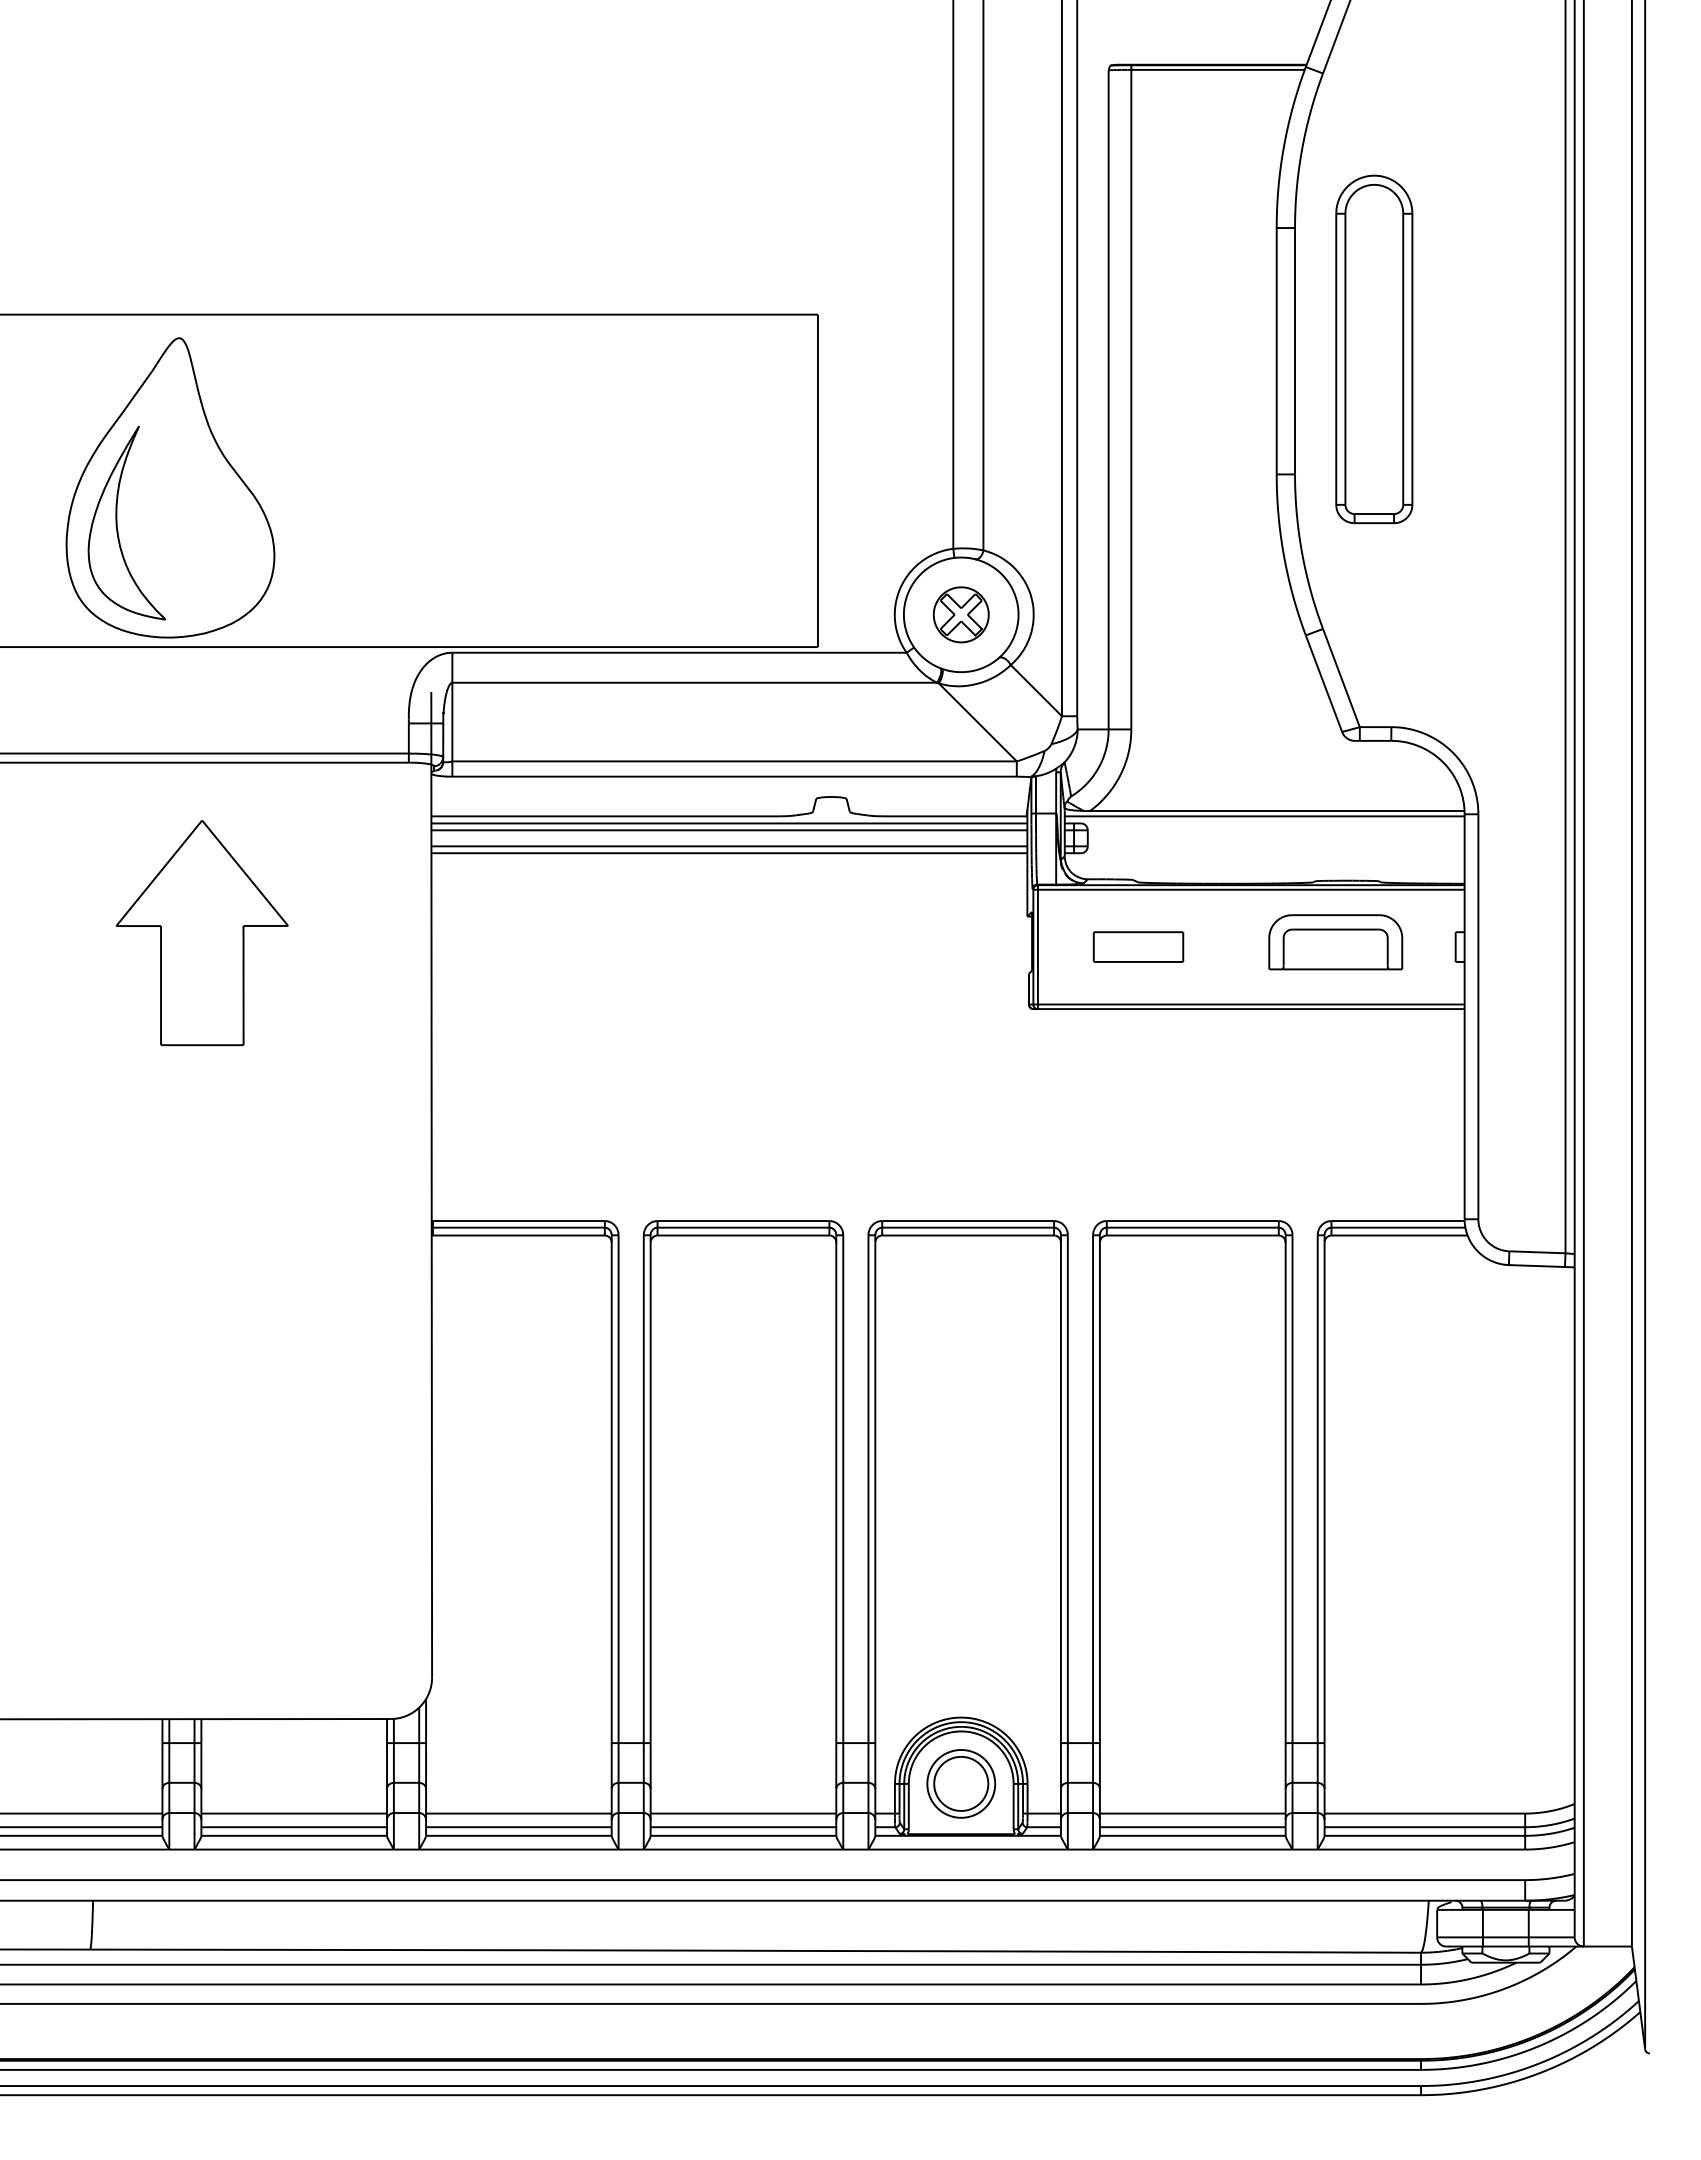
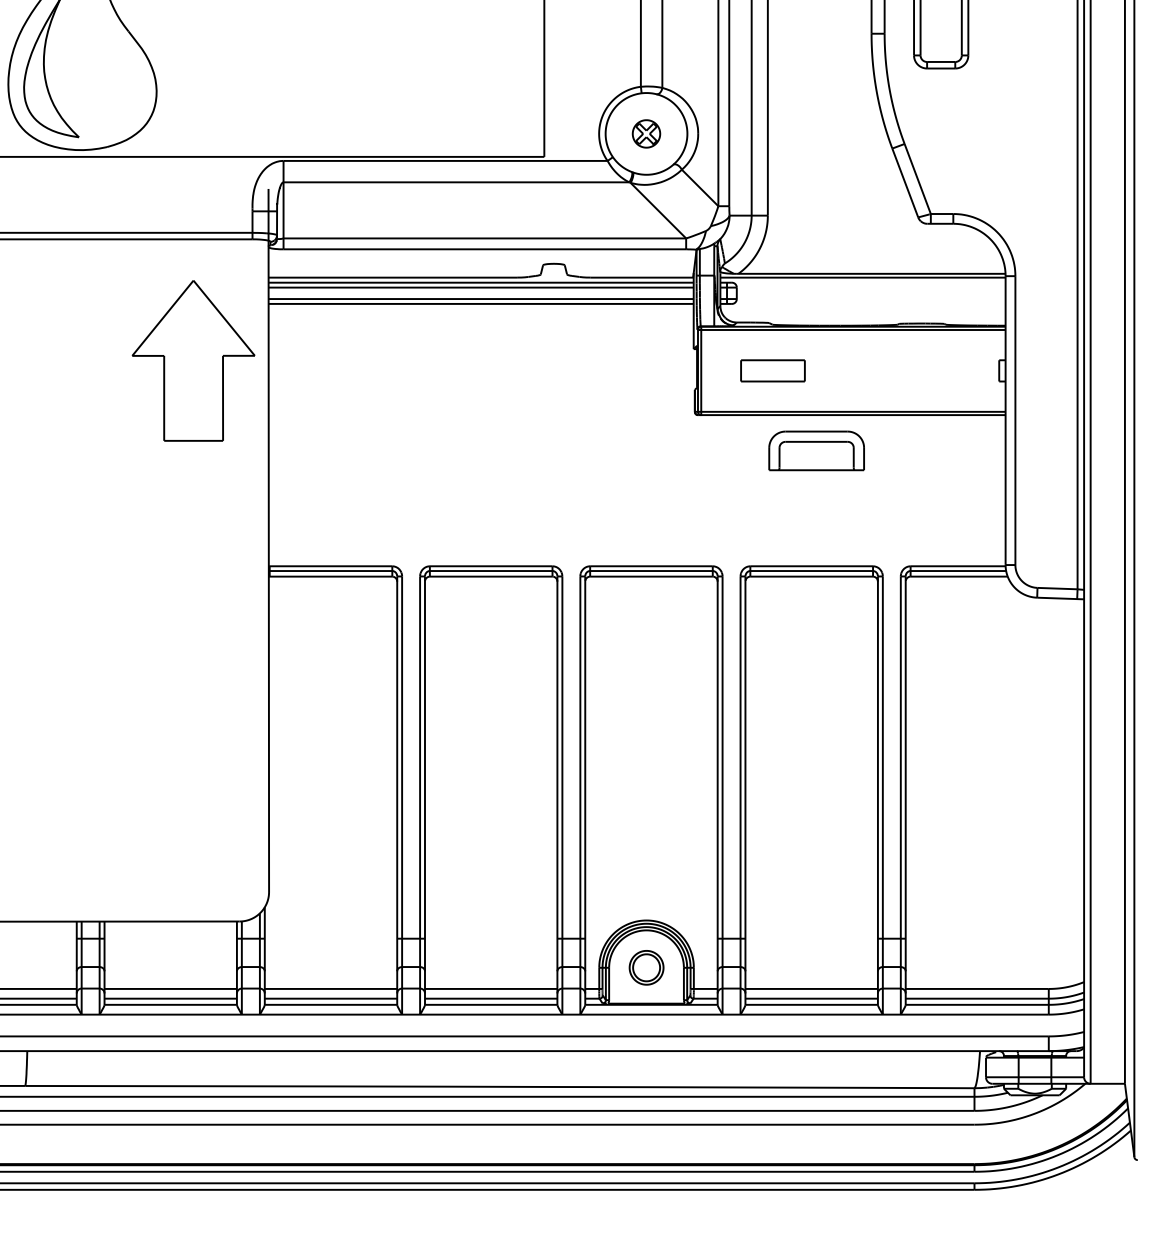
part: (960, 614) -> (646, 133), size x0.7
part: (201, 933) -> (193, 361), moved
part: (1335, 942) -> (816, 451), moved
part: (961, 1783) -> (646, 967), size x0.7

